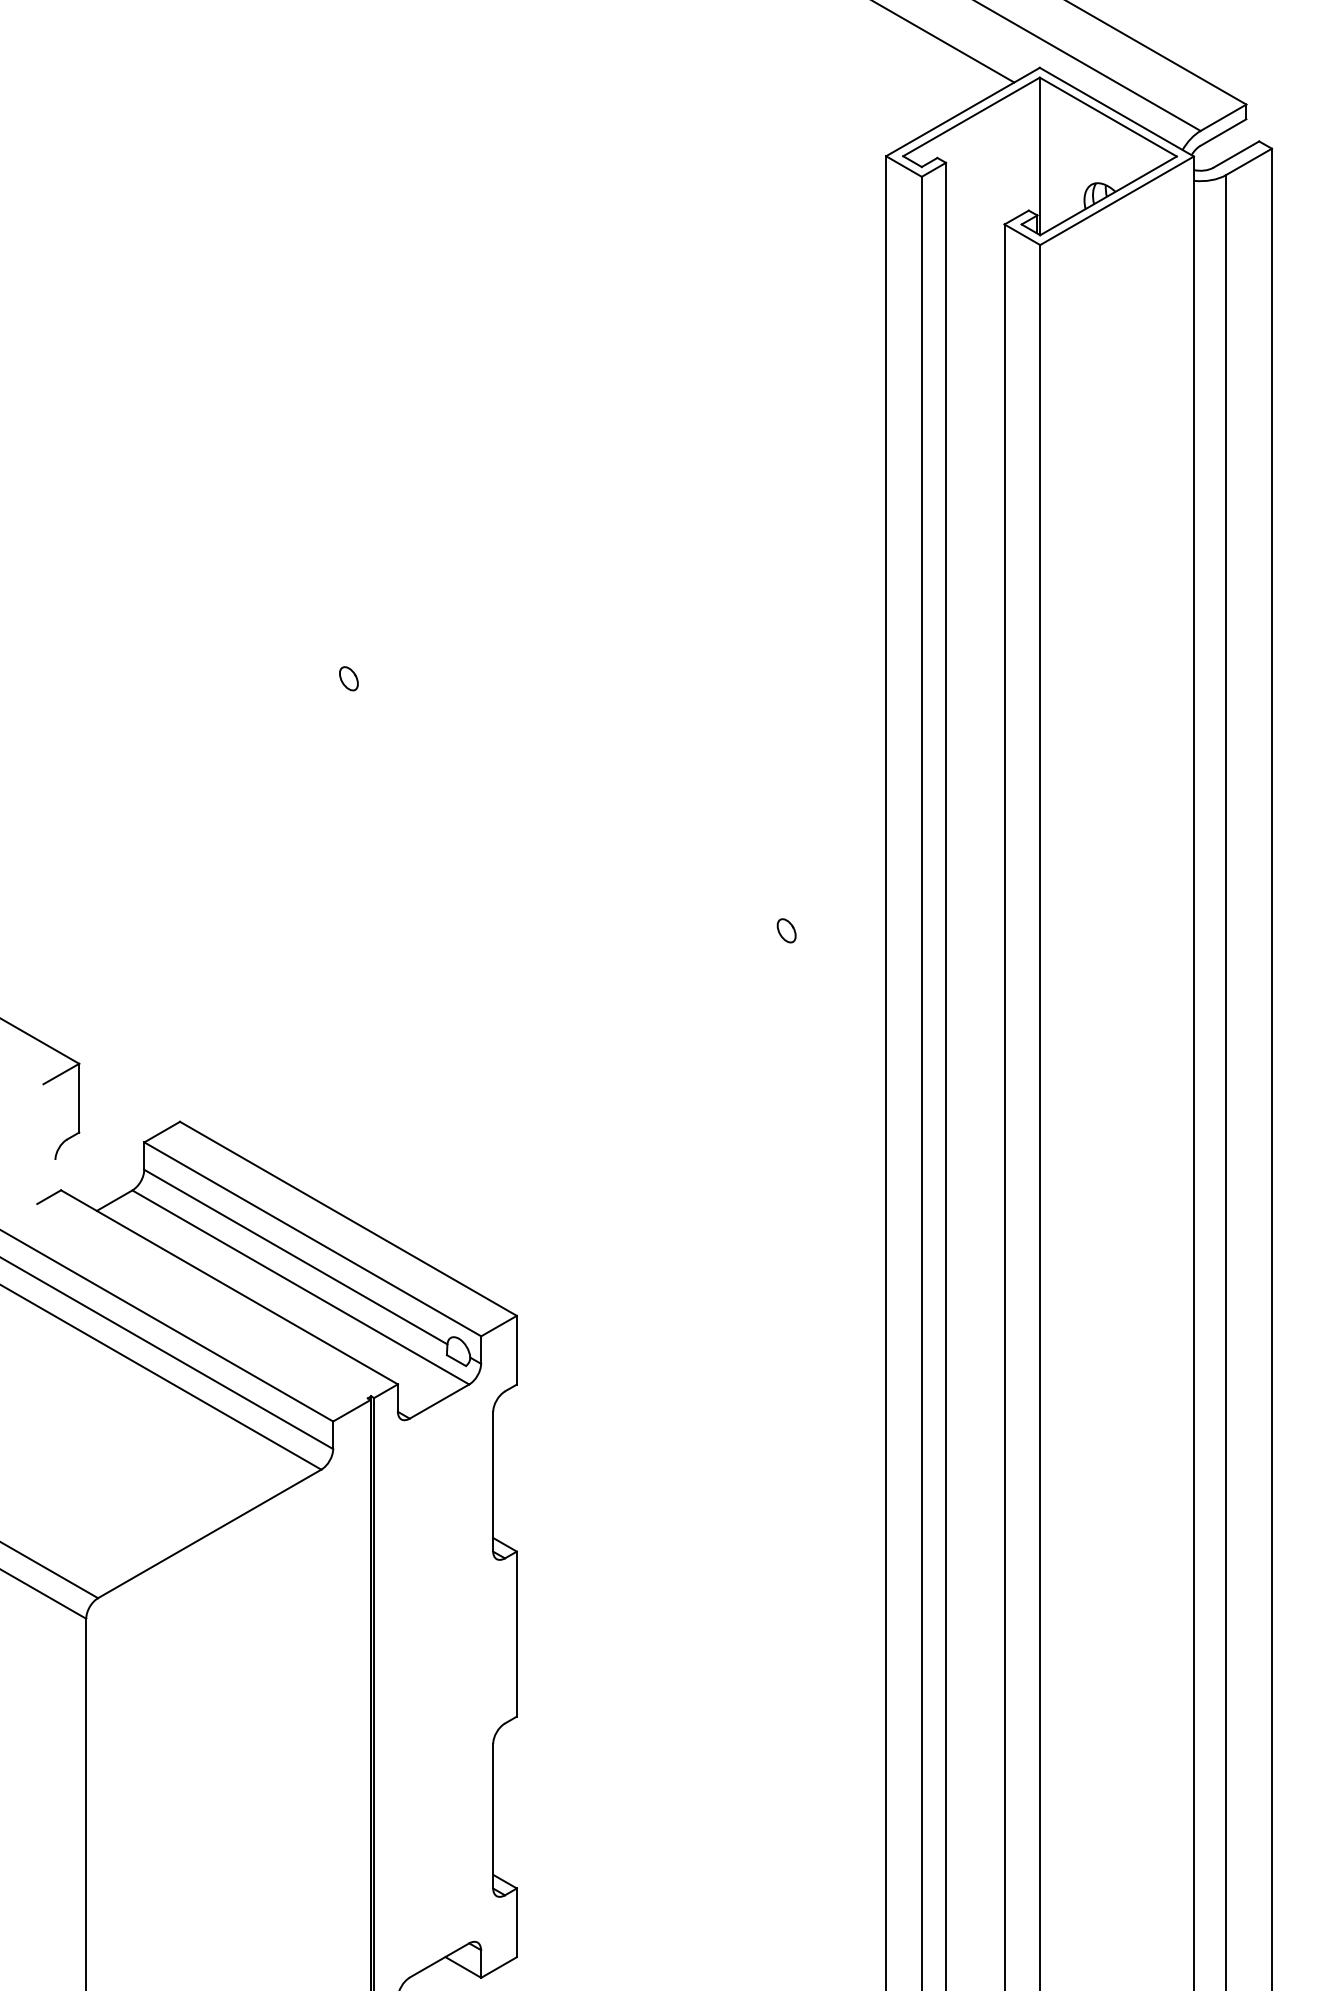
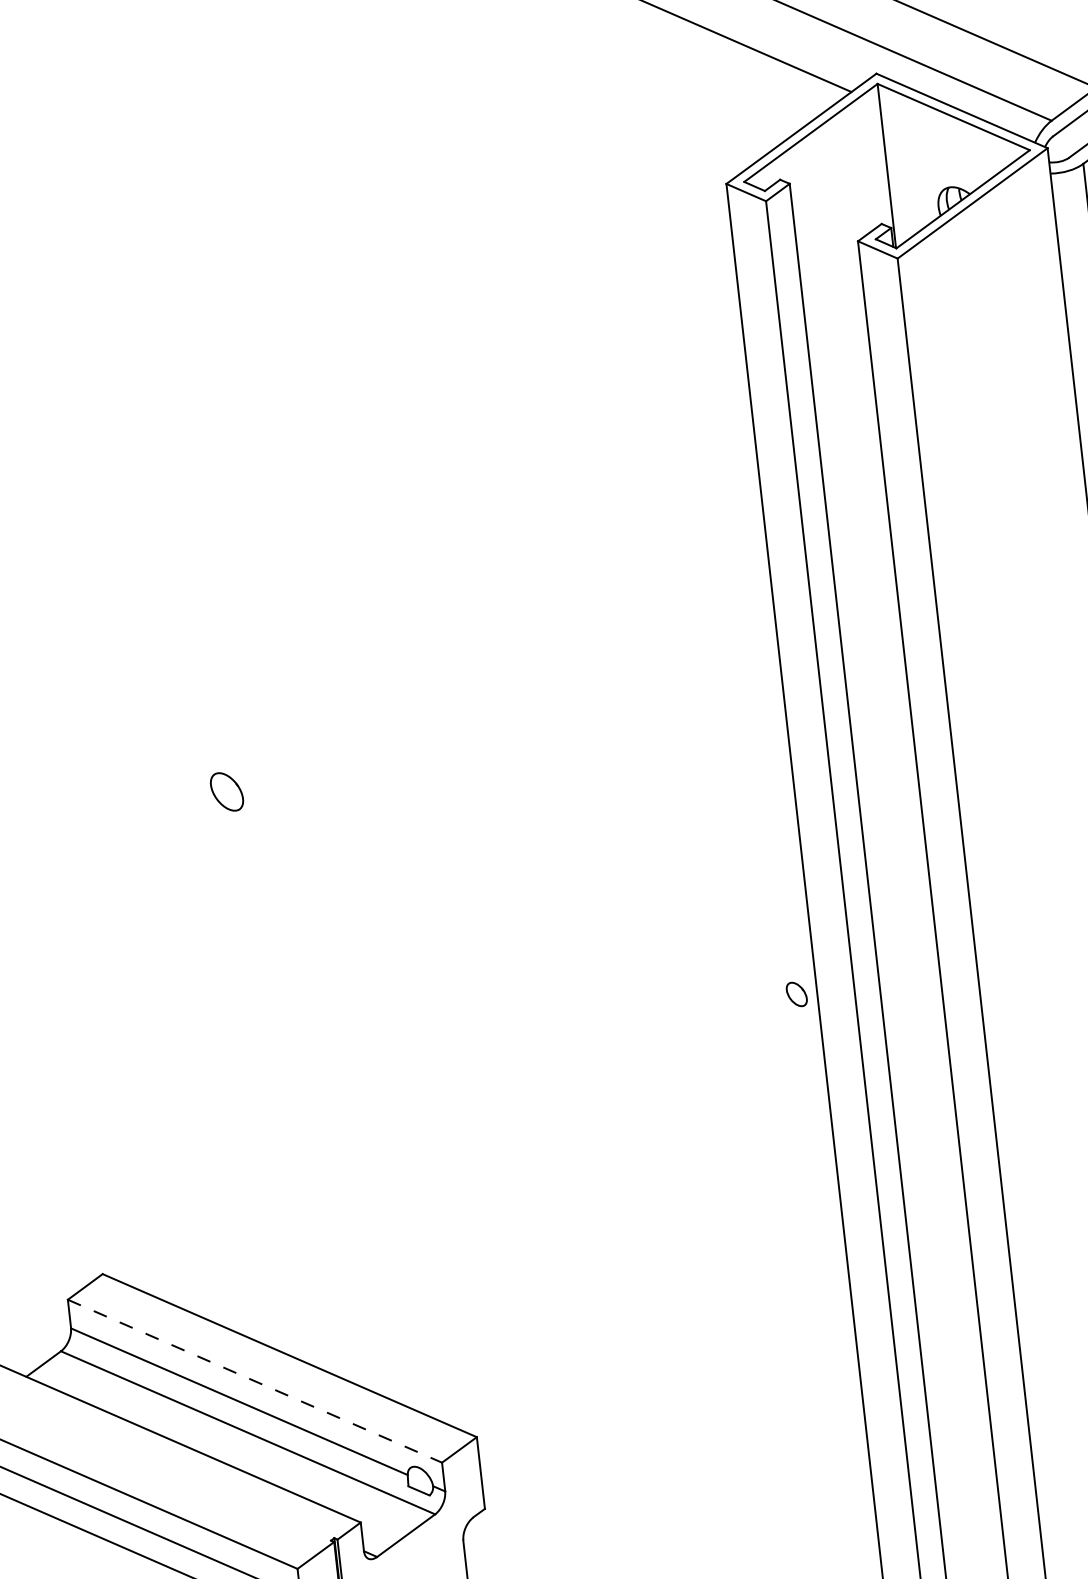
part: (348, 678) -> (226, 791), size x1.6
part: (786, 930) -> (796, 994), moved
line: (313, 1239) -> (255, 1381), solid -> dashed

